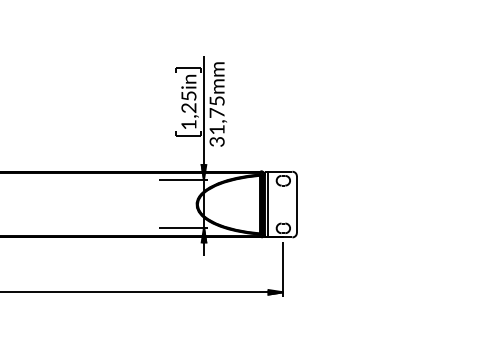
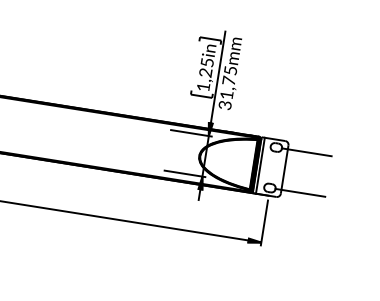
line: (318, 180) -> (306, 152), added
line: (318, 228) -> (299, 192), added

